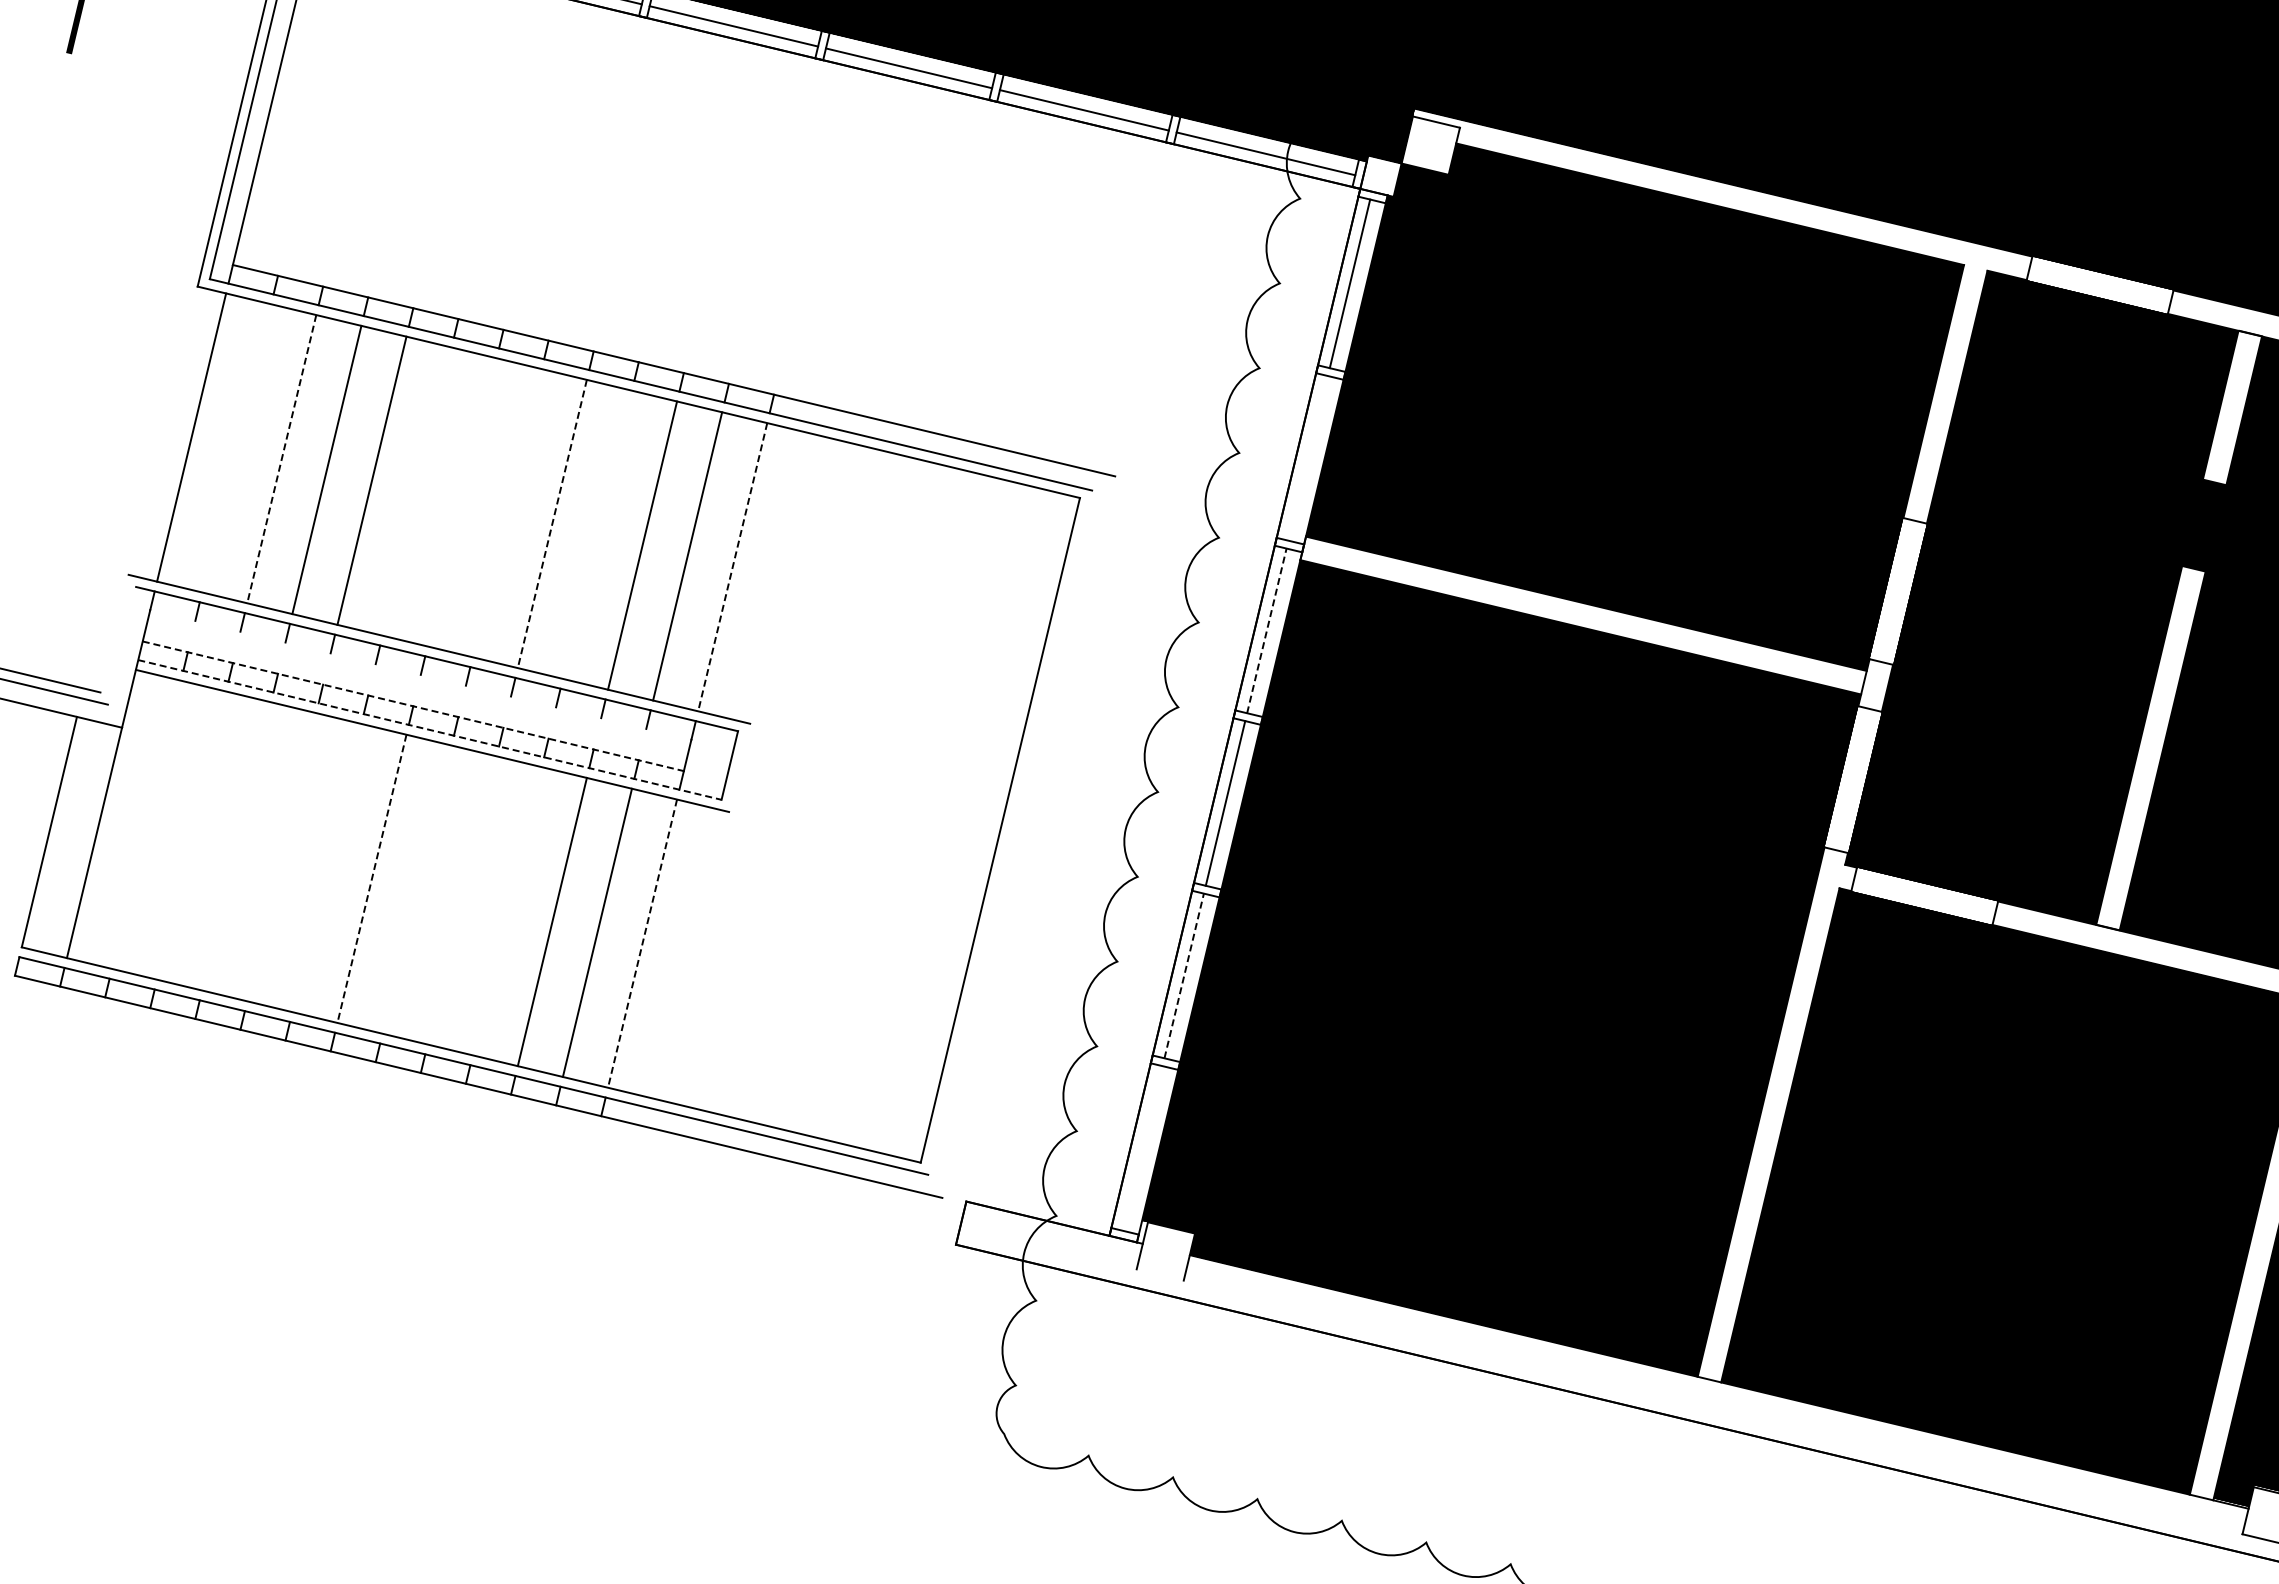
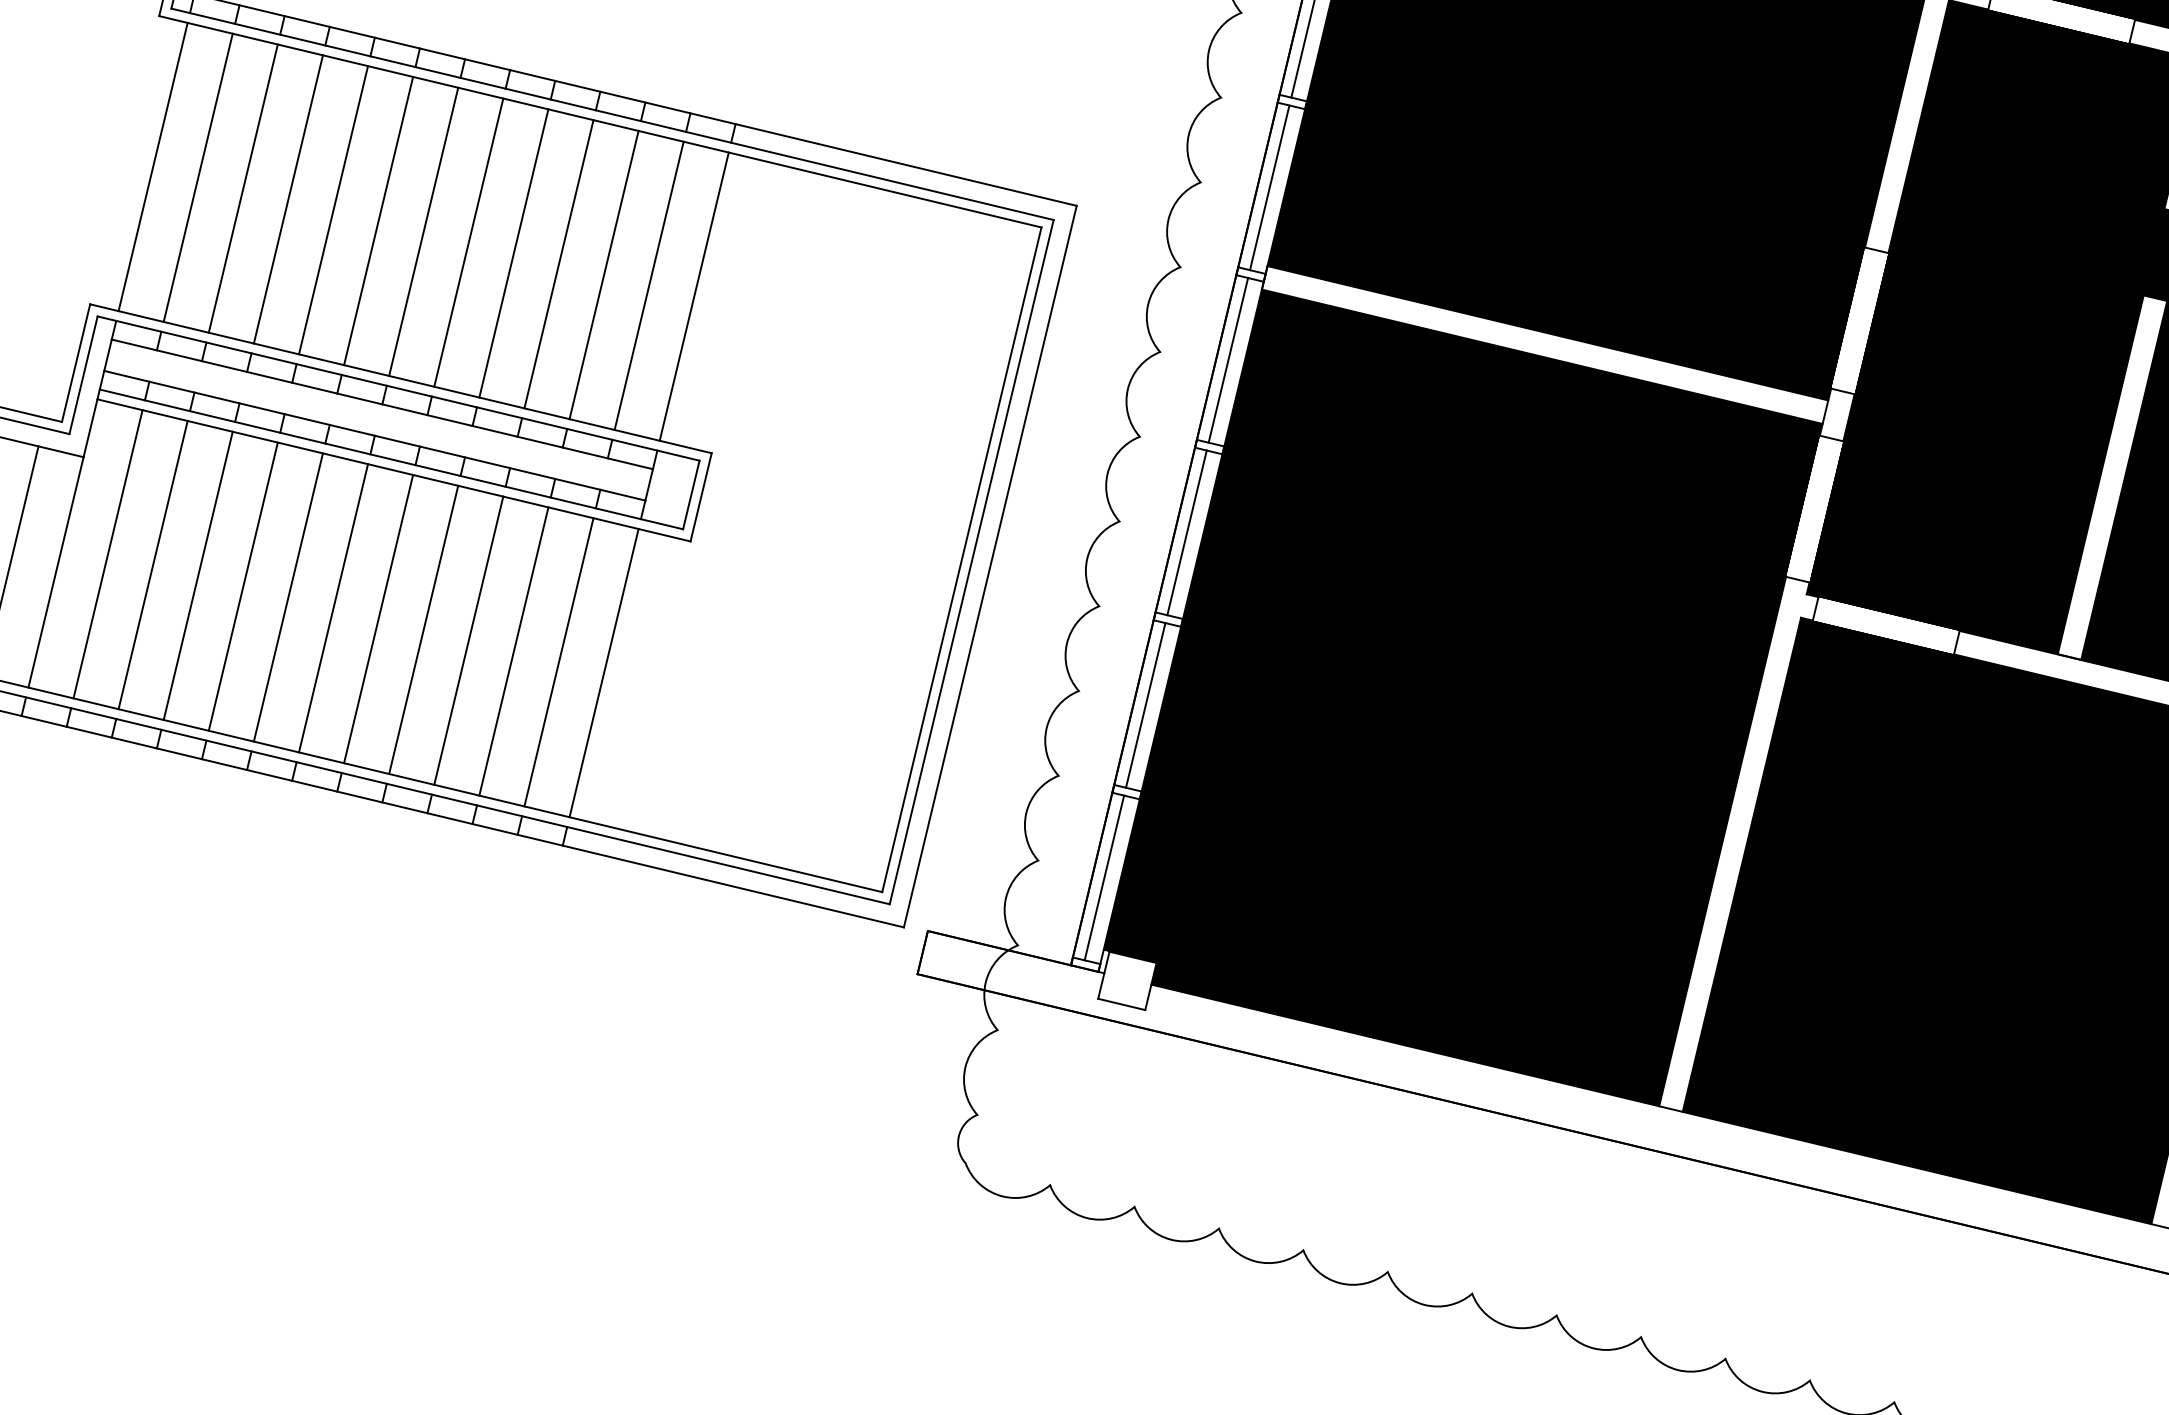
line: (236, 448) -> (198, 177), added
line: (1307, 458) -> (1269, 187), added
line: (281, 459) -> (243, 188), dashed -> solid
line: (416, 491) -> (378, 220), added
line: (461, 502) -> (423, 231), added
line: (506, 513) -> (468, 242), added
line: (552, 524) -> (514, 253), dashed -> solid
line: (596, 534) -> (558, 263), added
line: (732, 567) -> (694, 296), dashed -> solid
line: (1266, 630) -> (1228, 359), dashed -> solid
line: (114, 633) -> (76, 362), added
line: (121, 645) -> (83, 374), added
line: (420, 674) -> (382, 403), added
line: (413, 706) -> (375, 435), dashed -> solid
line: (429, 729) -> (391, 458), dashed -> solid
line: (739, 767) -> (701, 496), added
line: (146, 824) -> (108, 553), added
line: (1010, 832) -> (972, 561), added
line: (191, 835) -> (153, 564), added
line: (1028, 836) -> (990, 565), added
line: (236, 846) -> (198, 575), added
line: (281, 857) -> (243, 586), added
line: (326, 867) -> (288, 596), added
line: (371, 879) -> (333, 608), dashed -> solid
line: (416, 889) -> (378, 618), added
line: (461, 900) -> (423, 629), added
line: (506, 911) -> (468, 640), added
line: (642, 944) -> (604, 673), dashed -> solid
line: (1184, 975) -> (1146, 704), dashed -> solid
line: (1142, 1148) -> (1104, 877), added
line: (1159, 1274) -> (1121, 1003), added

